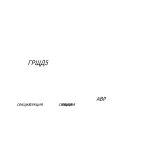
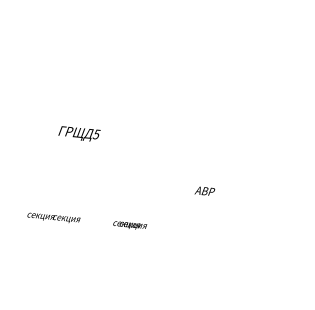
text: (101, 98) -> (205, 190), moved

